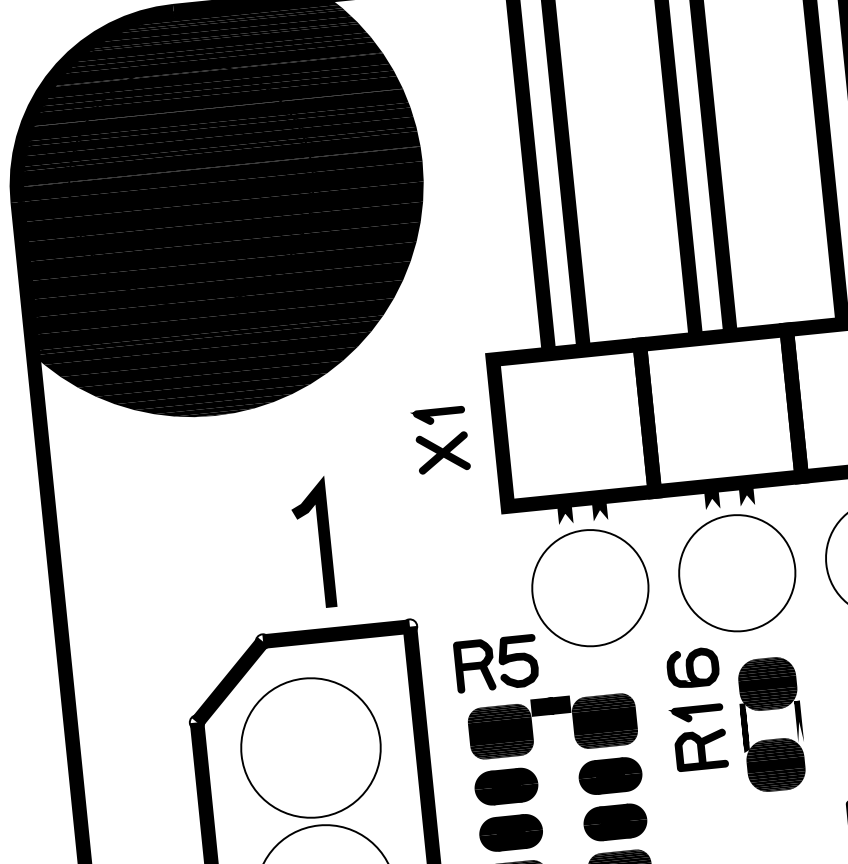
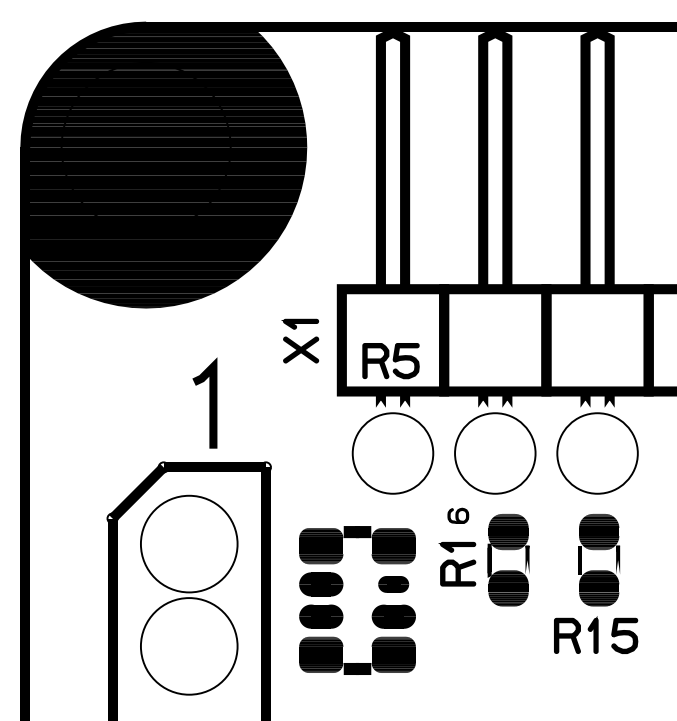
part: (495, 664) -> (390, 361), moved
part: (693, 667) -> (458, 515), size x0.6
part: (610, 776) -> (393, 584), size x0.7

